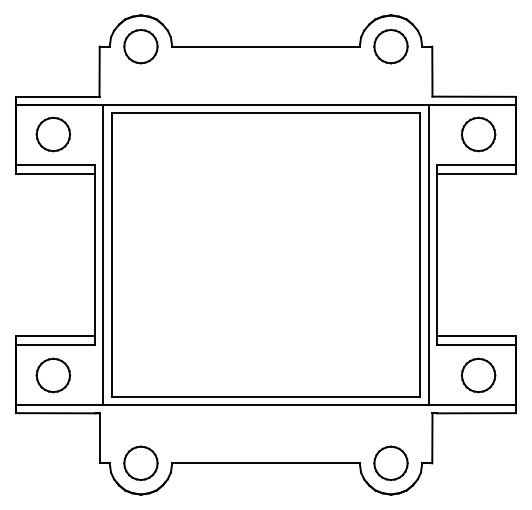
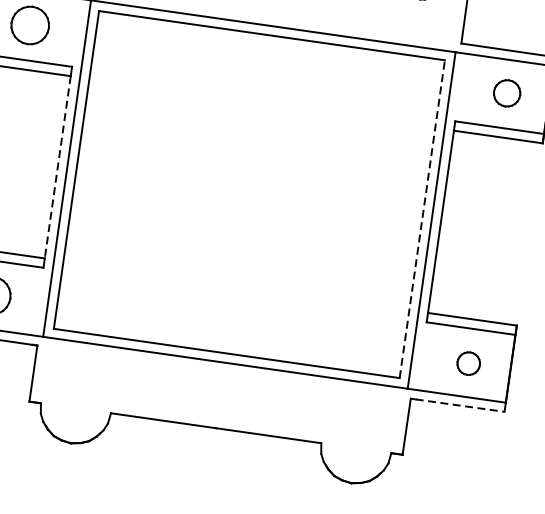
part: (478, 134) -> (506, 93), size x0.7
line: (95, 255) -> (58, 167), solid -> dashed
line: (420, 255) -> (422, 219), solid -> dashed
part: (478, 375) -> (468, 363), size x0.6
line: (476, 413) -> (460, 405), solid -> dashed
part: (140, 462) -> (75, 407), removed
part: (390, 462) -> (355, 447), removed

